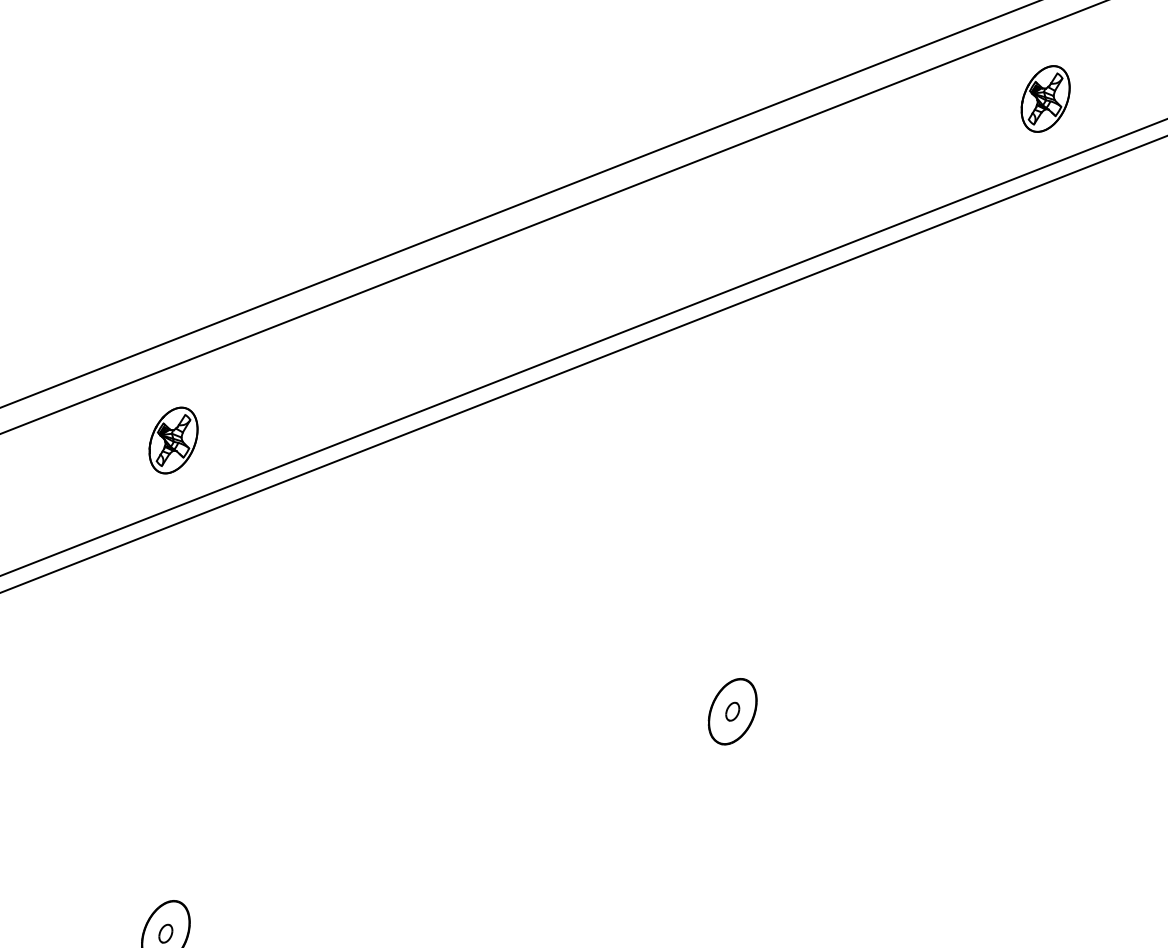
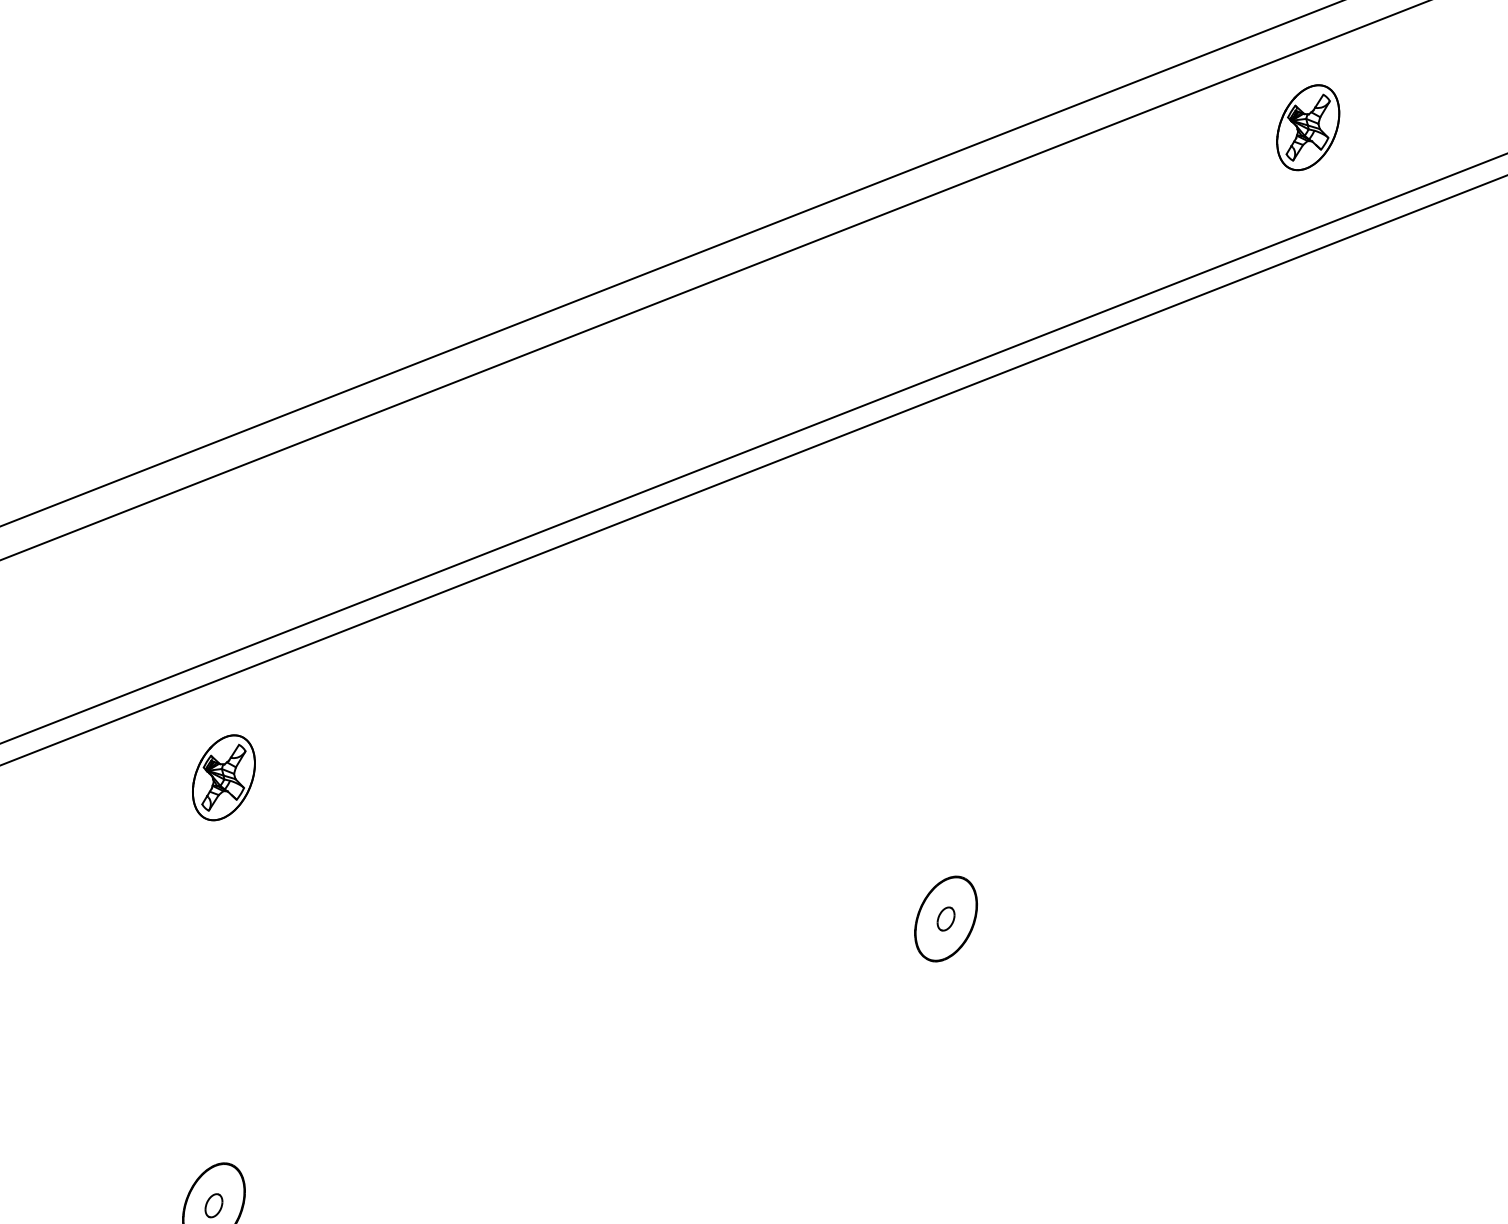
part: (1045, 98) -> (1308, 127), moved
part: (173, 440) -> (223, 777), moved

